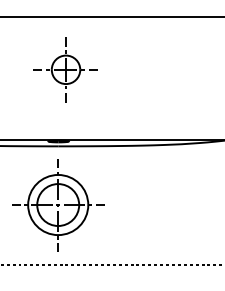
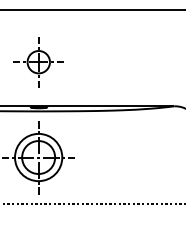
part: (65, 70) -> (38, 62), moved

